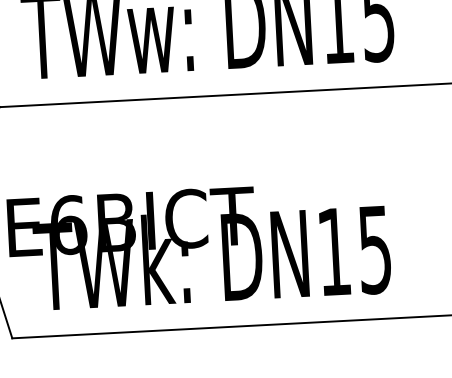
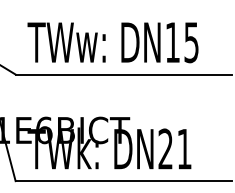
text: (353, 249) -> (174, 148), DN15 -> DN21

